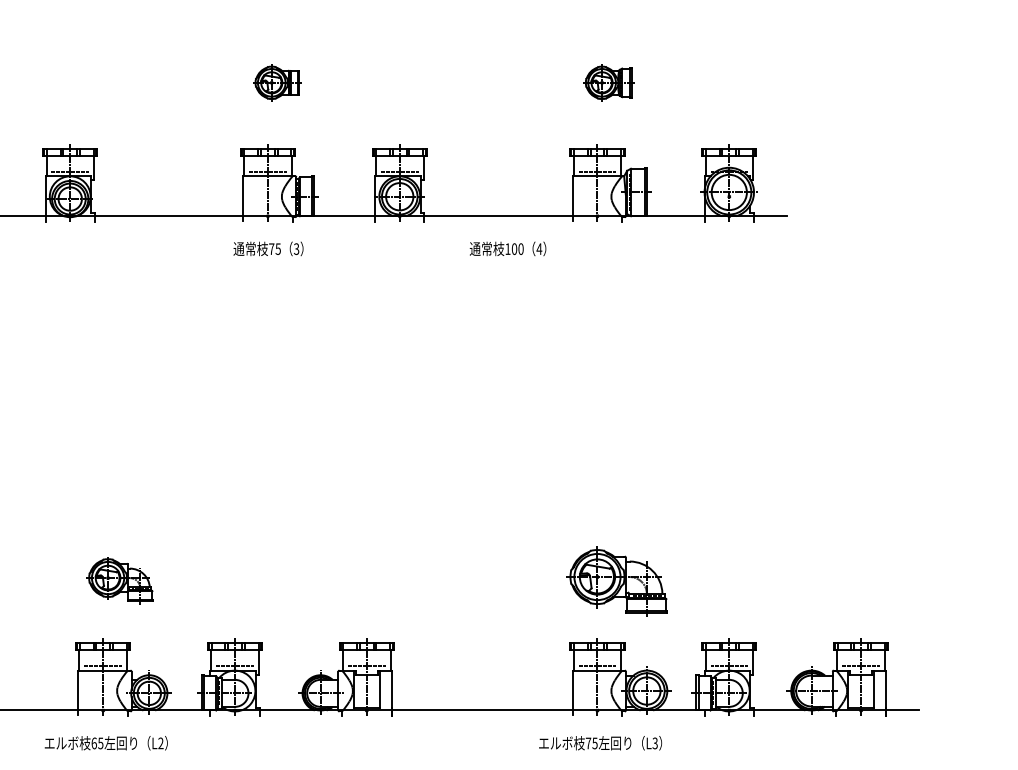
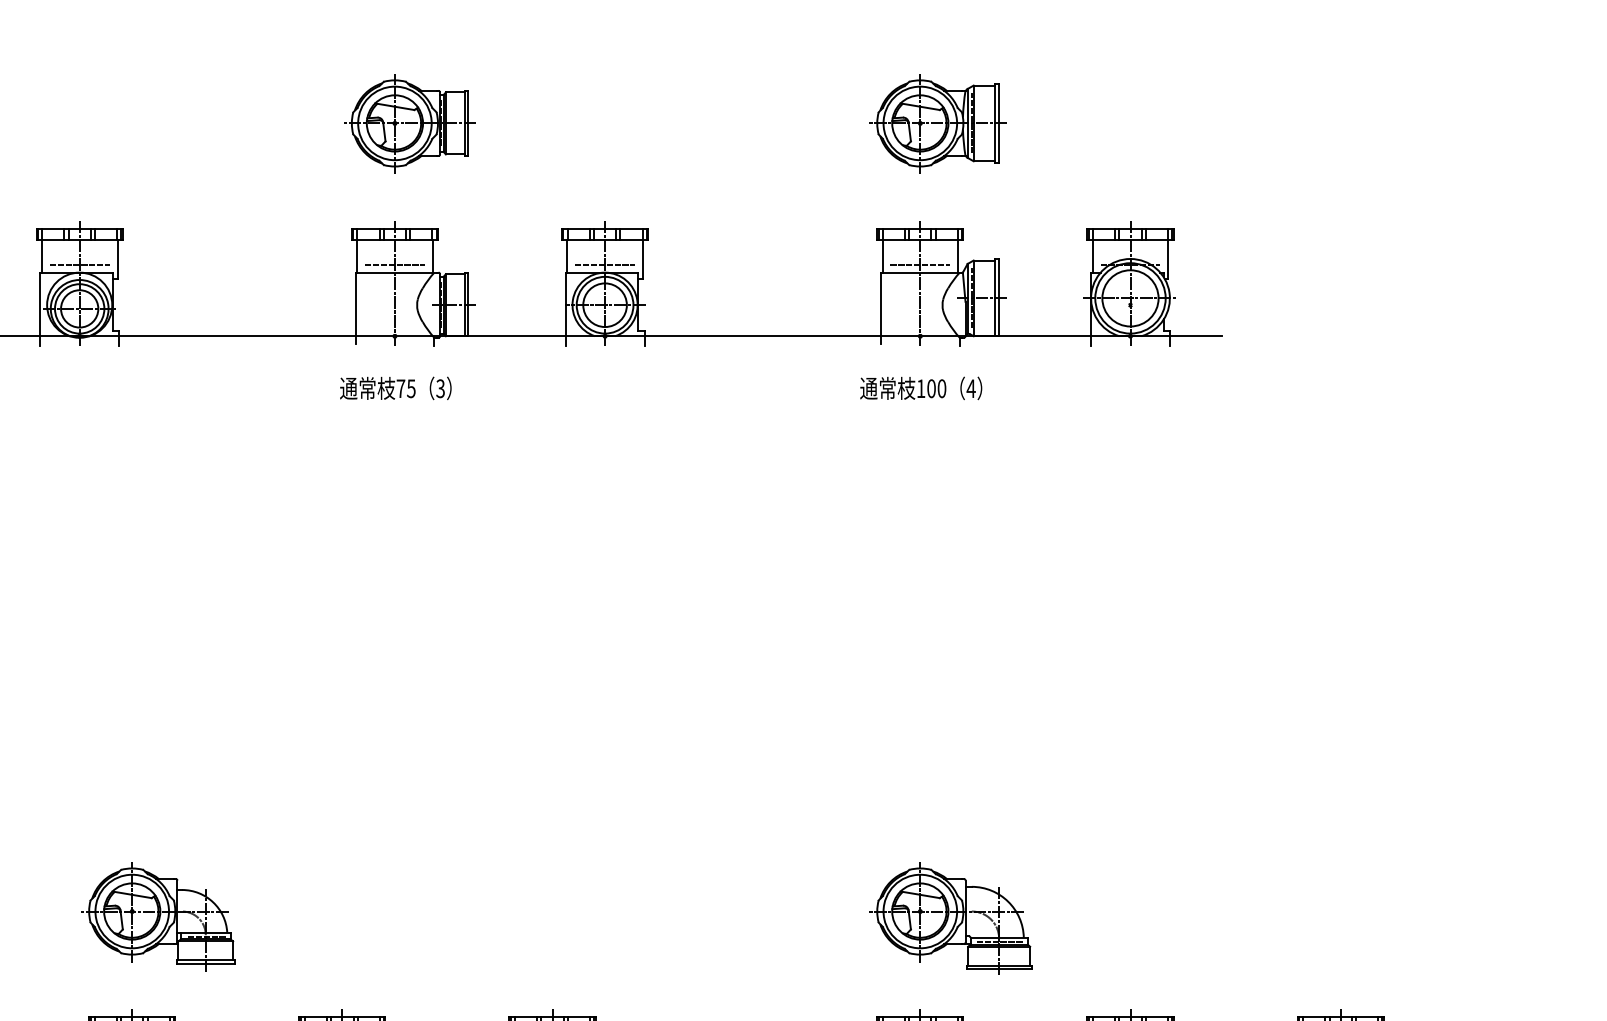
part: (277, 82) -> (410, 123), size x1.67
part: (608, 82) -> (937, 123), size x1.67
text: (507, 248) -> (920, 387), moved
part: (119, 580) -> (158, 917), size x1.43

